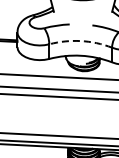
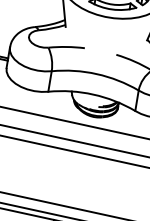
arc: (80, 41) -> (96, 74), dashed -> solid

